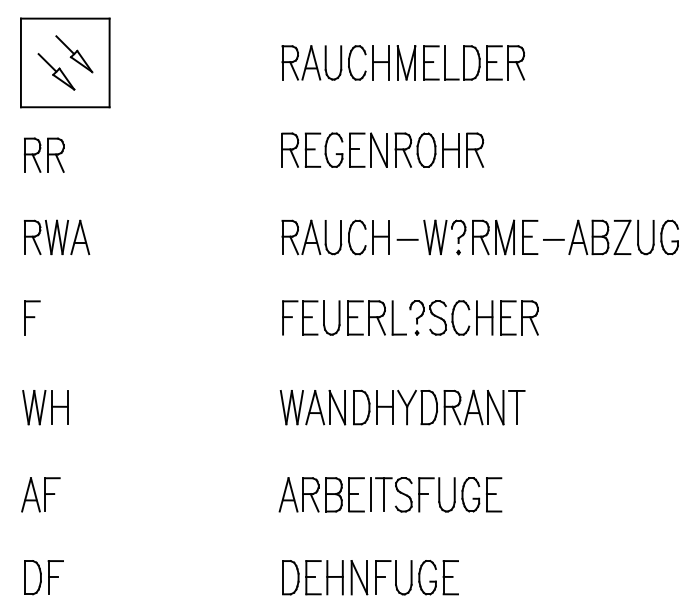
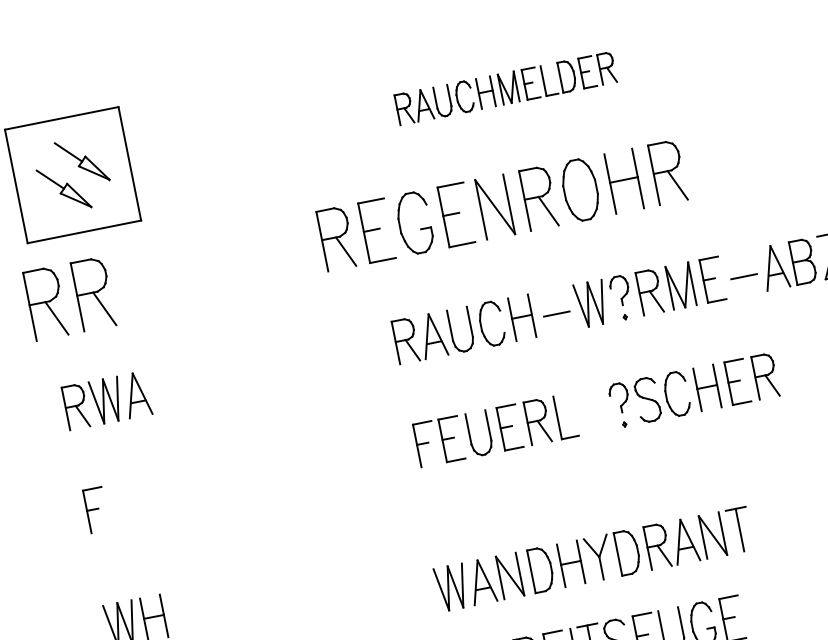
part: (402, 62) -> (504, 88), size x0.7
part: (382, 149) -> (501, 204), size x1.4
part: (44, 154) -> (69, 297), size x1.6
part: (473, 317) -> (692, 390), moved
part: (402, 407) -> (593, 559), moved

